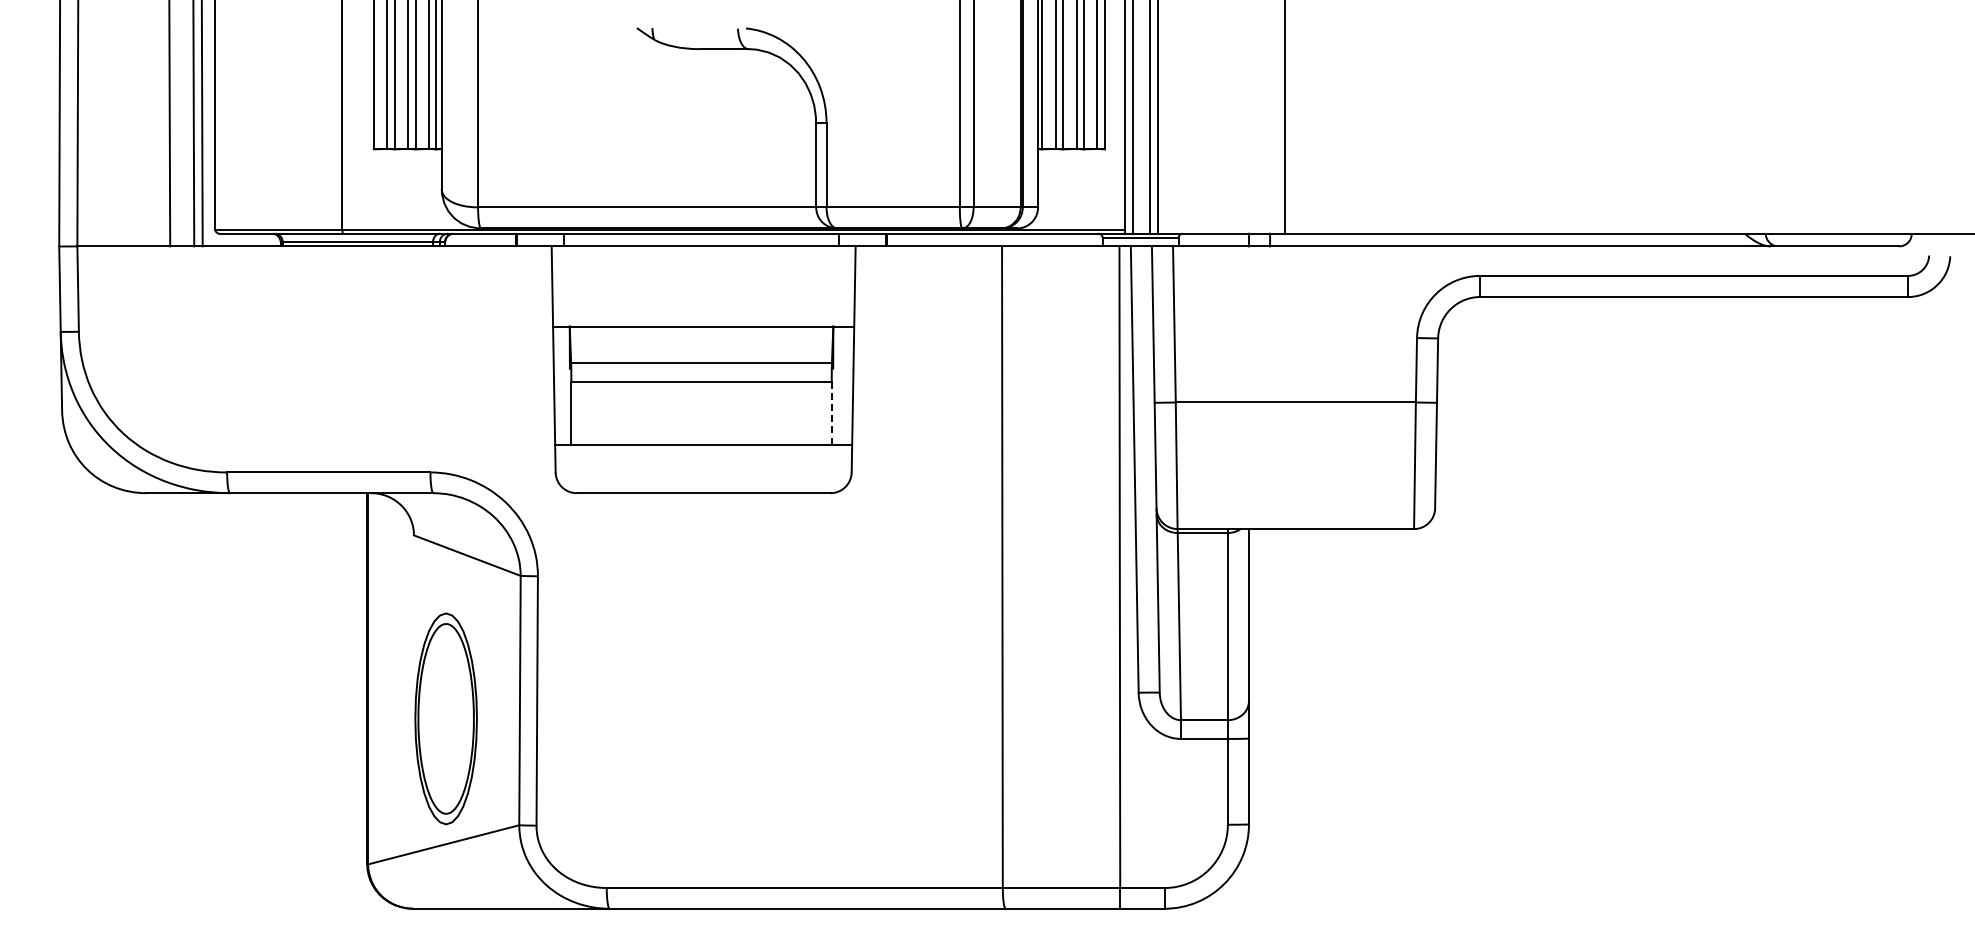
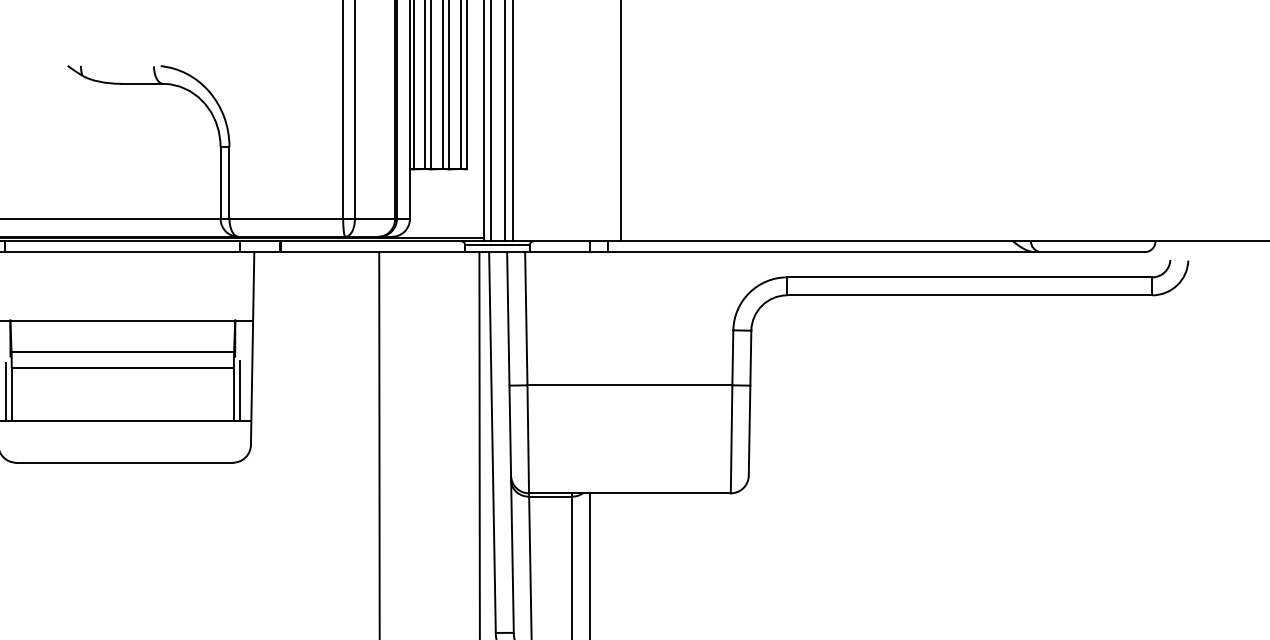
line: (838, 409) -> (239, 391), added
line: (564, 410) -> (5, 392), added
line: (831, 412) -> (233, 393), dashed -> solid

